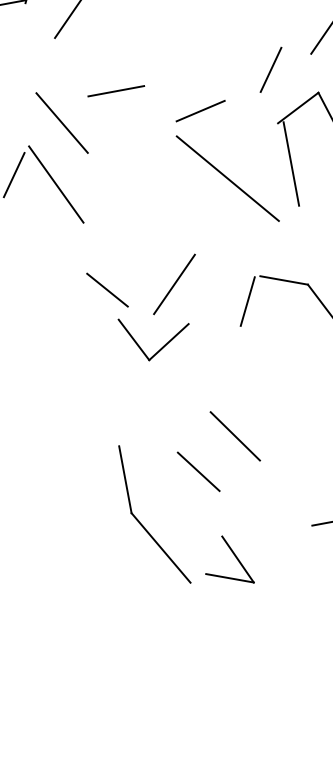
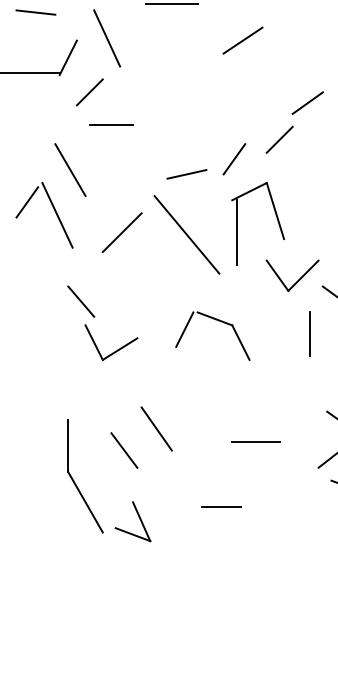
line: (116, 90) -> (111, 124), moved
line: (200, 111) -> (186, 174), moved
line: (173, 284) -> (121, 232), moved

